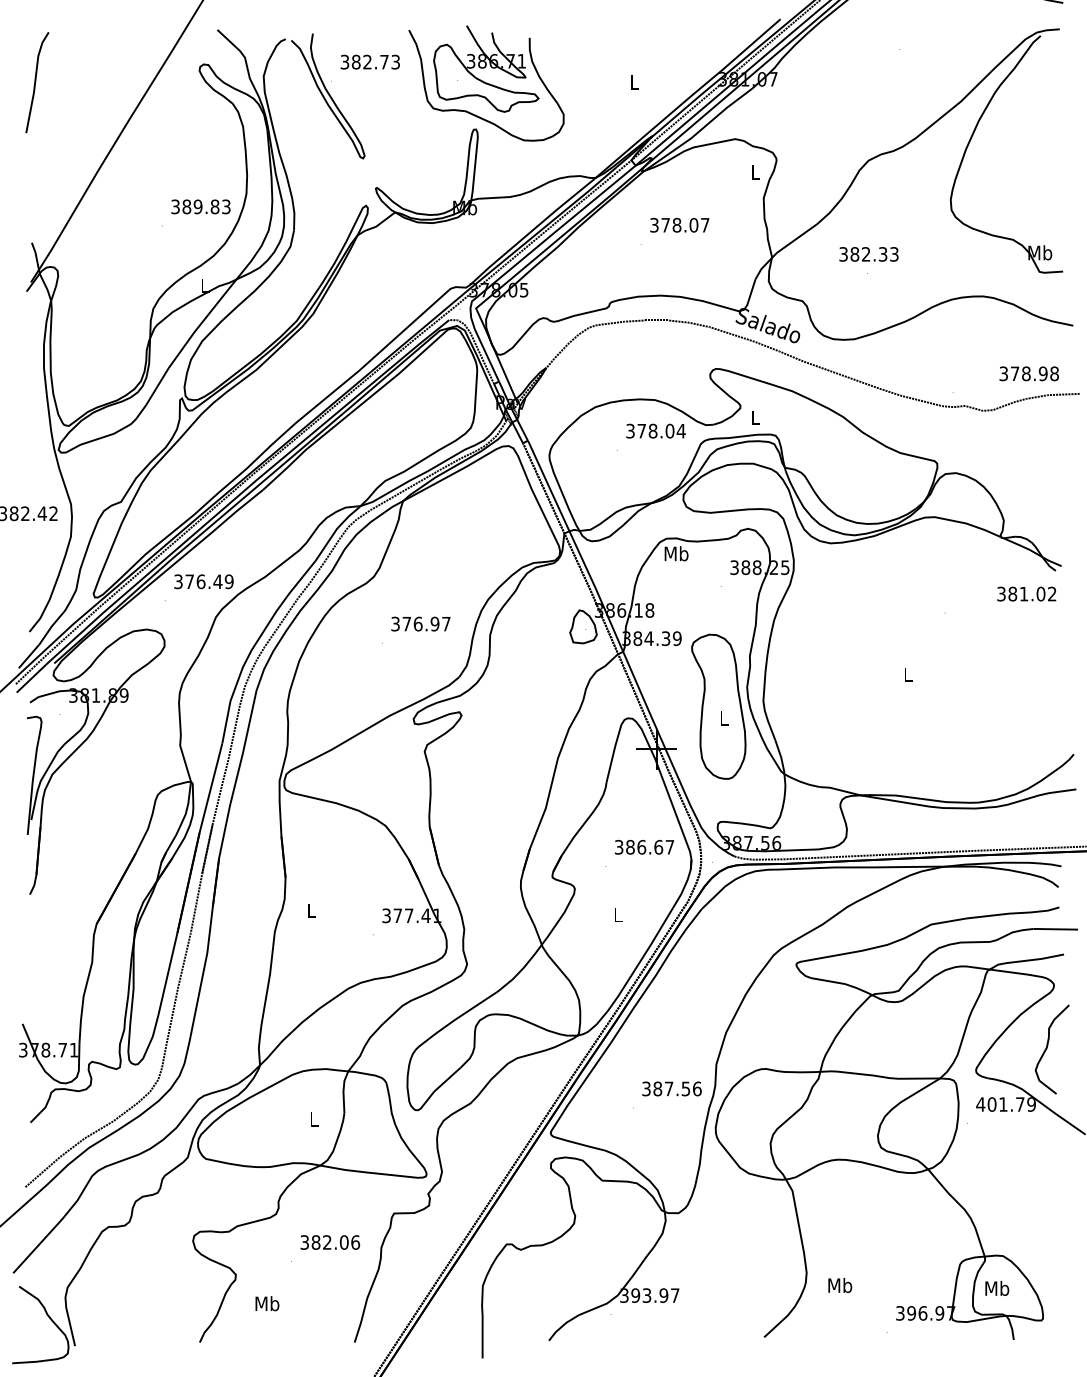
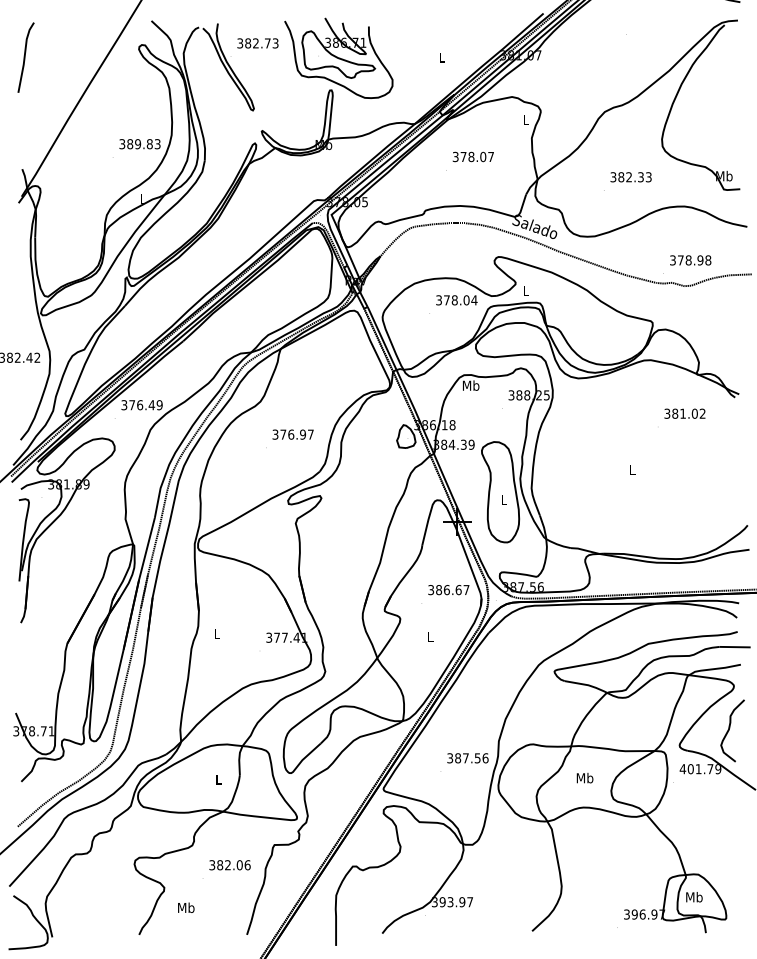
text: (868, 254) -> (630, 177), moved
text: (1028, 373) -> (690, 260), moved
text: (1026, 593) -> (684, 413), moved
text: (839, 1286) -> (584, 778), moved

